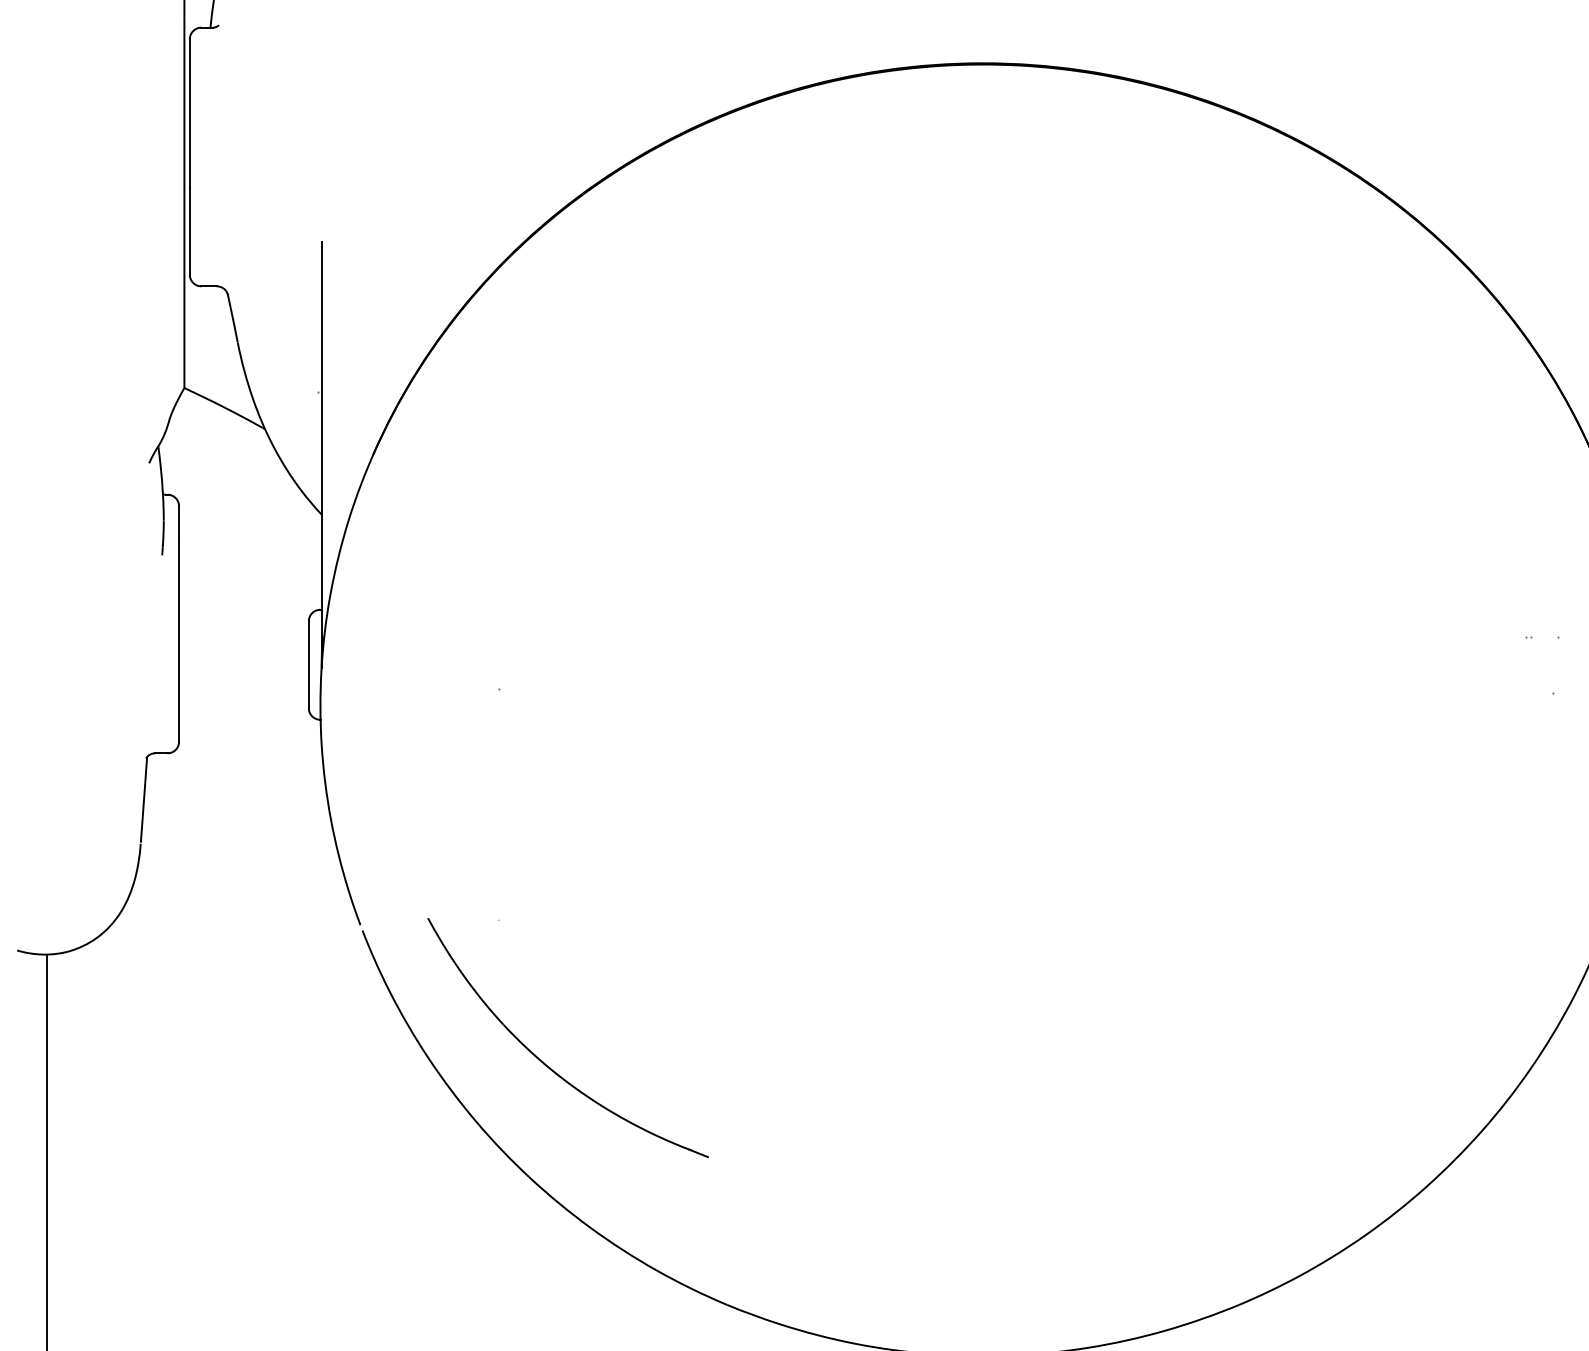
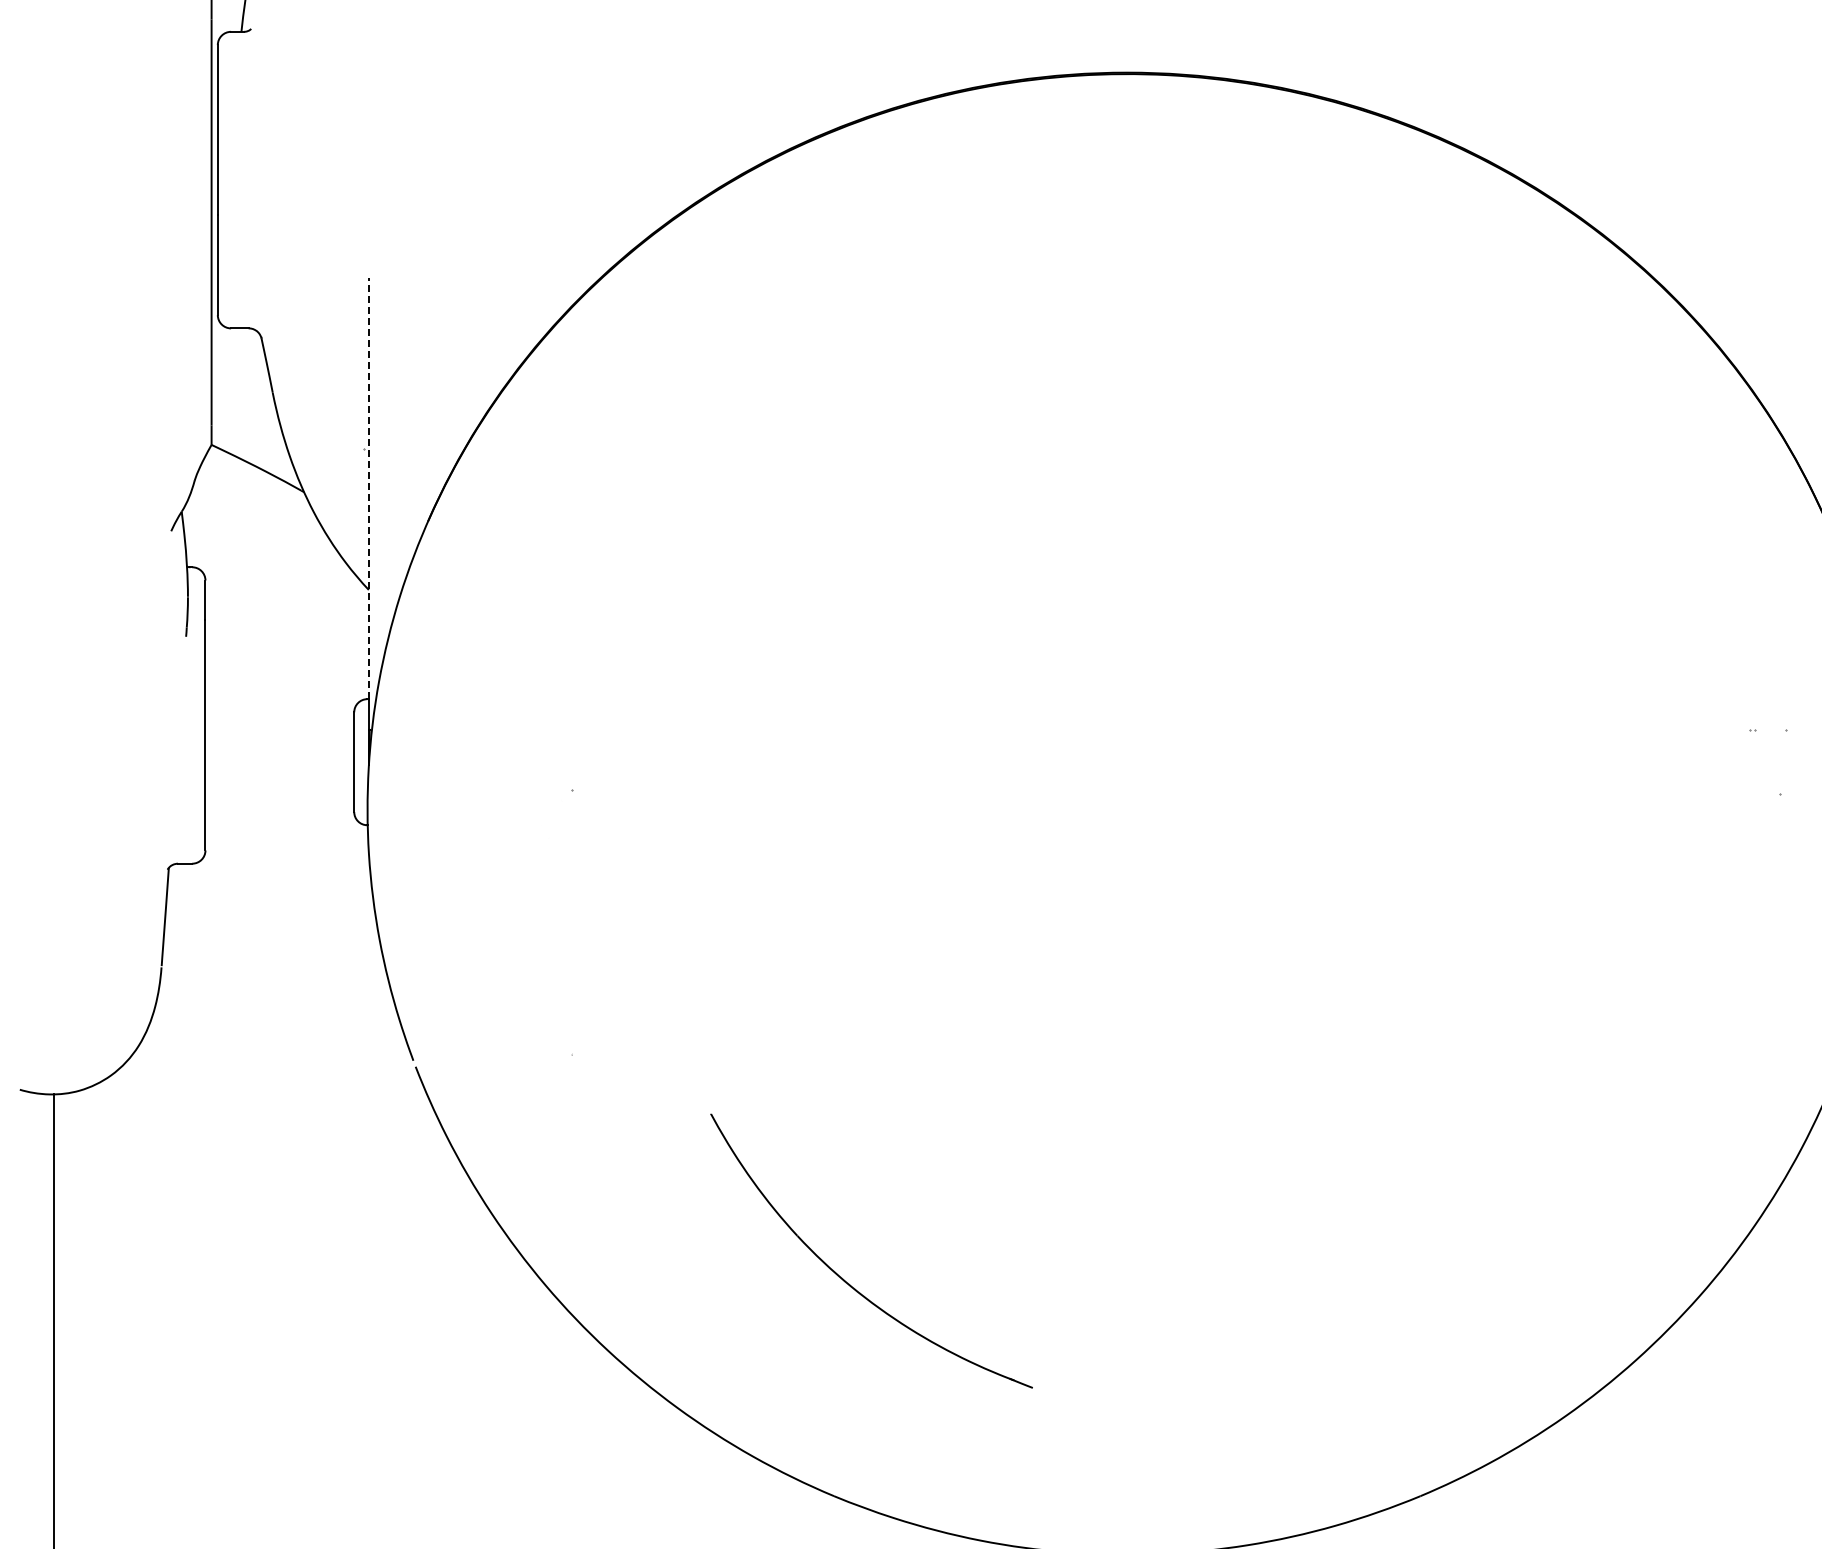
line: (321, 426) -> (368, 488), solid -> dashed
part: (543, 1061) -> (843, 1278), moved

